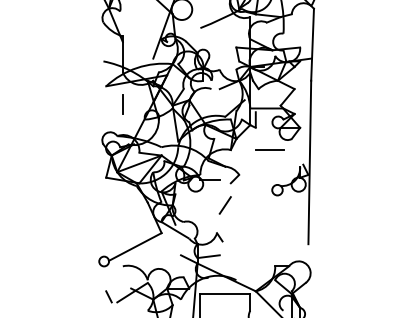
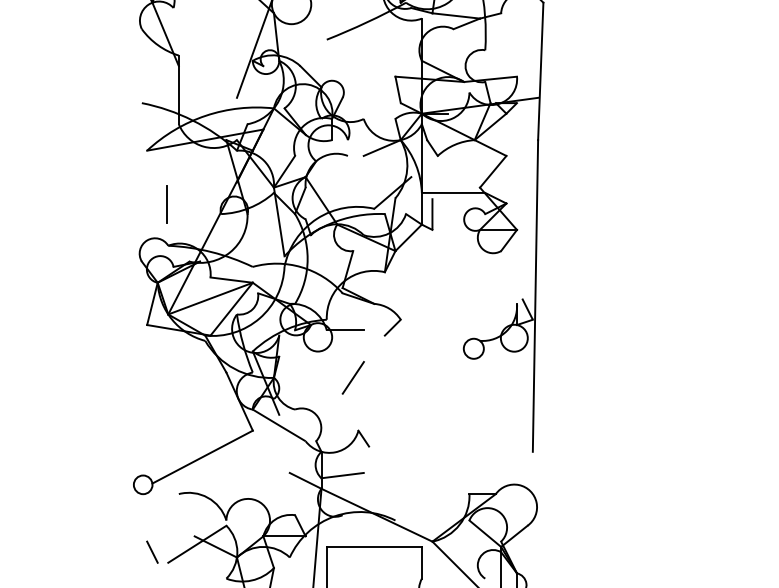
line: (122, 104) -> (166, 204), moved
line: (269, 150) -> (458, 273), removed
line: (224, 205) -> (351, 378), moved

